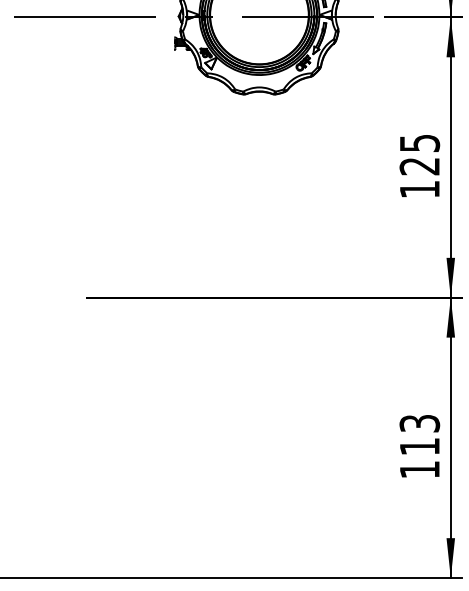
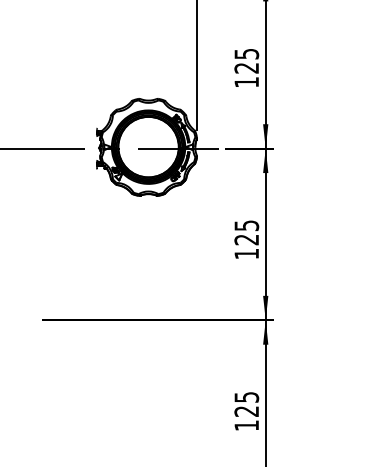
text: (419, 435) -> (246, 404), 113 -> 125

